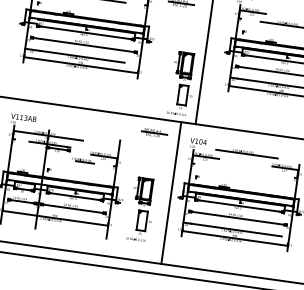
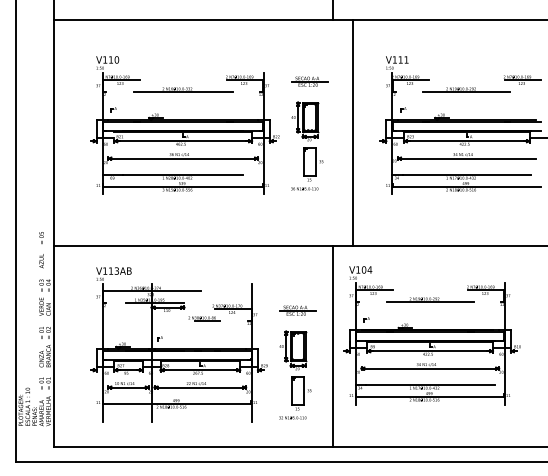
part: (182, 83) -> (307, 145), moved
part: (154, 132) -> (297, 310), moved
part: (247, 152) -> (430, 299), moved

